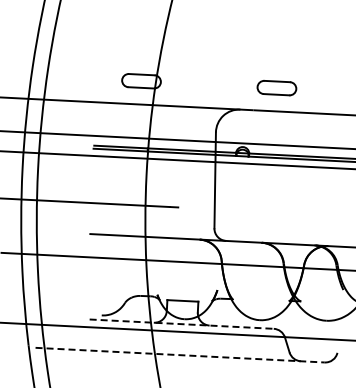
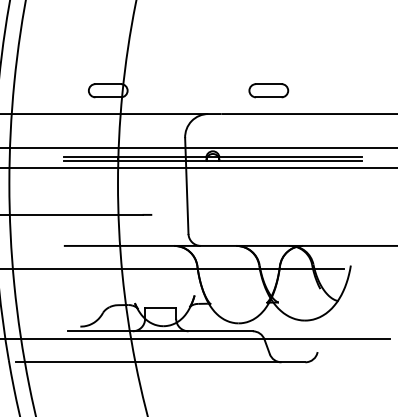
part: (276, 87) -> (268, 90), moved
line: (182, 324) -> (161, 331), dashed -> solid
line: (179, 355) -> (160, 362), dashed -> solid

